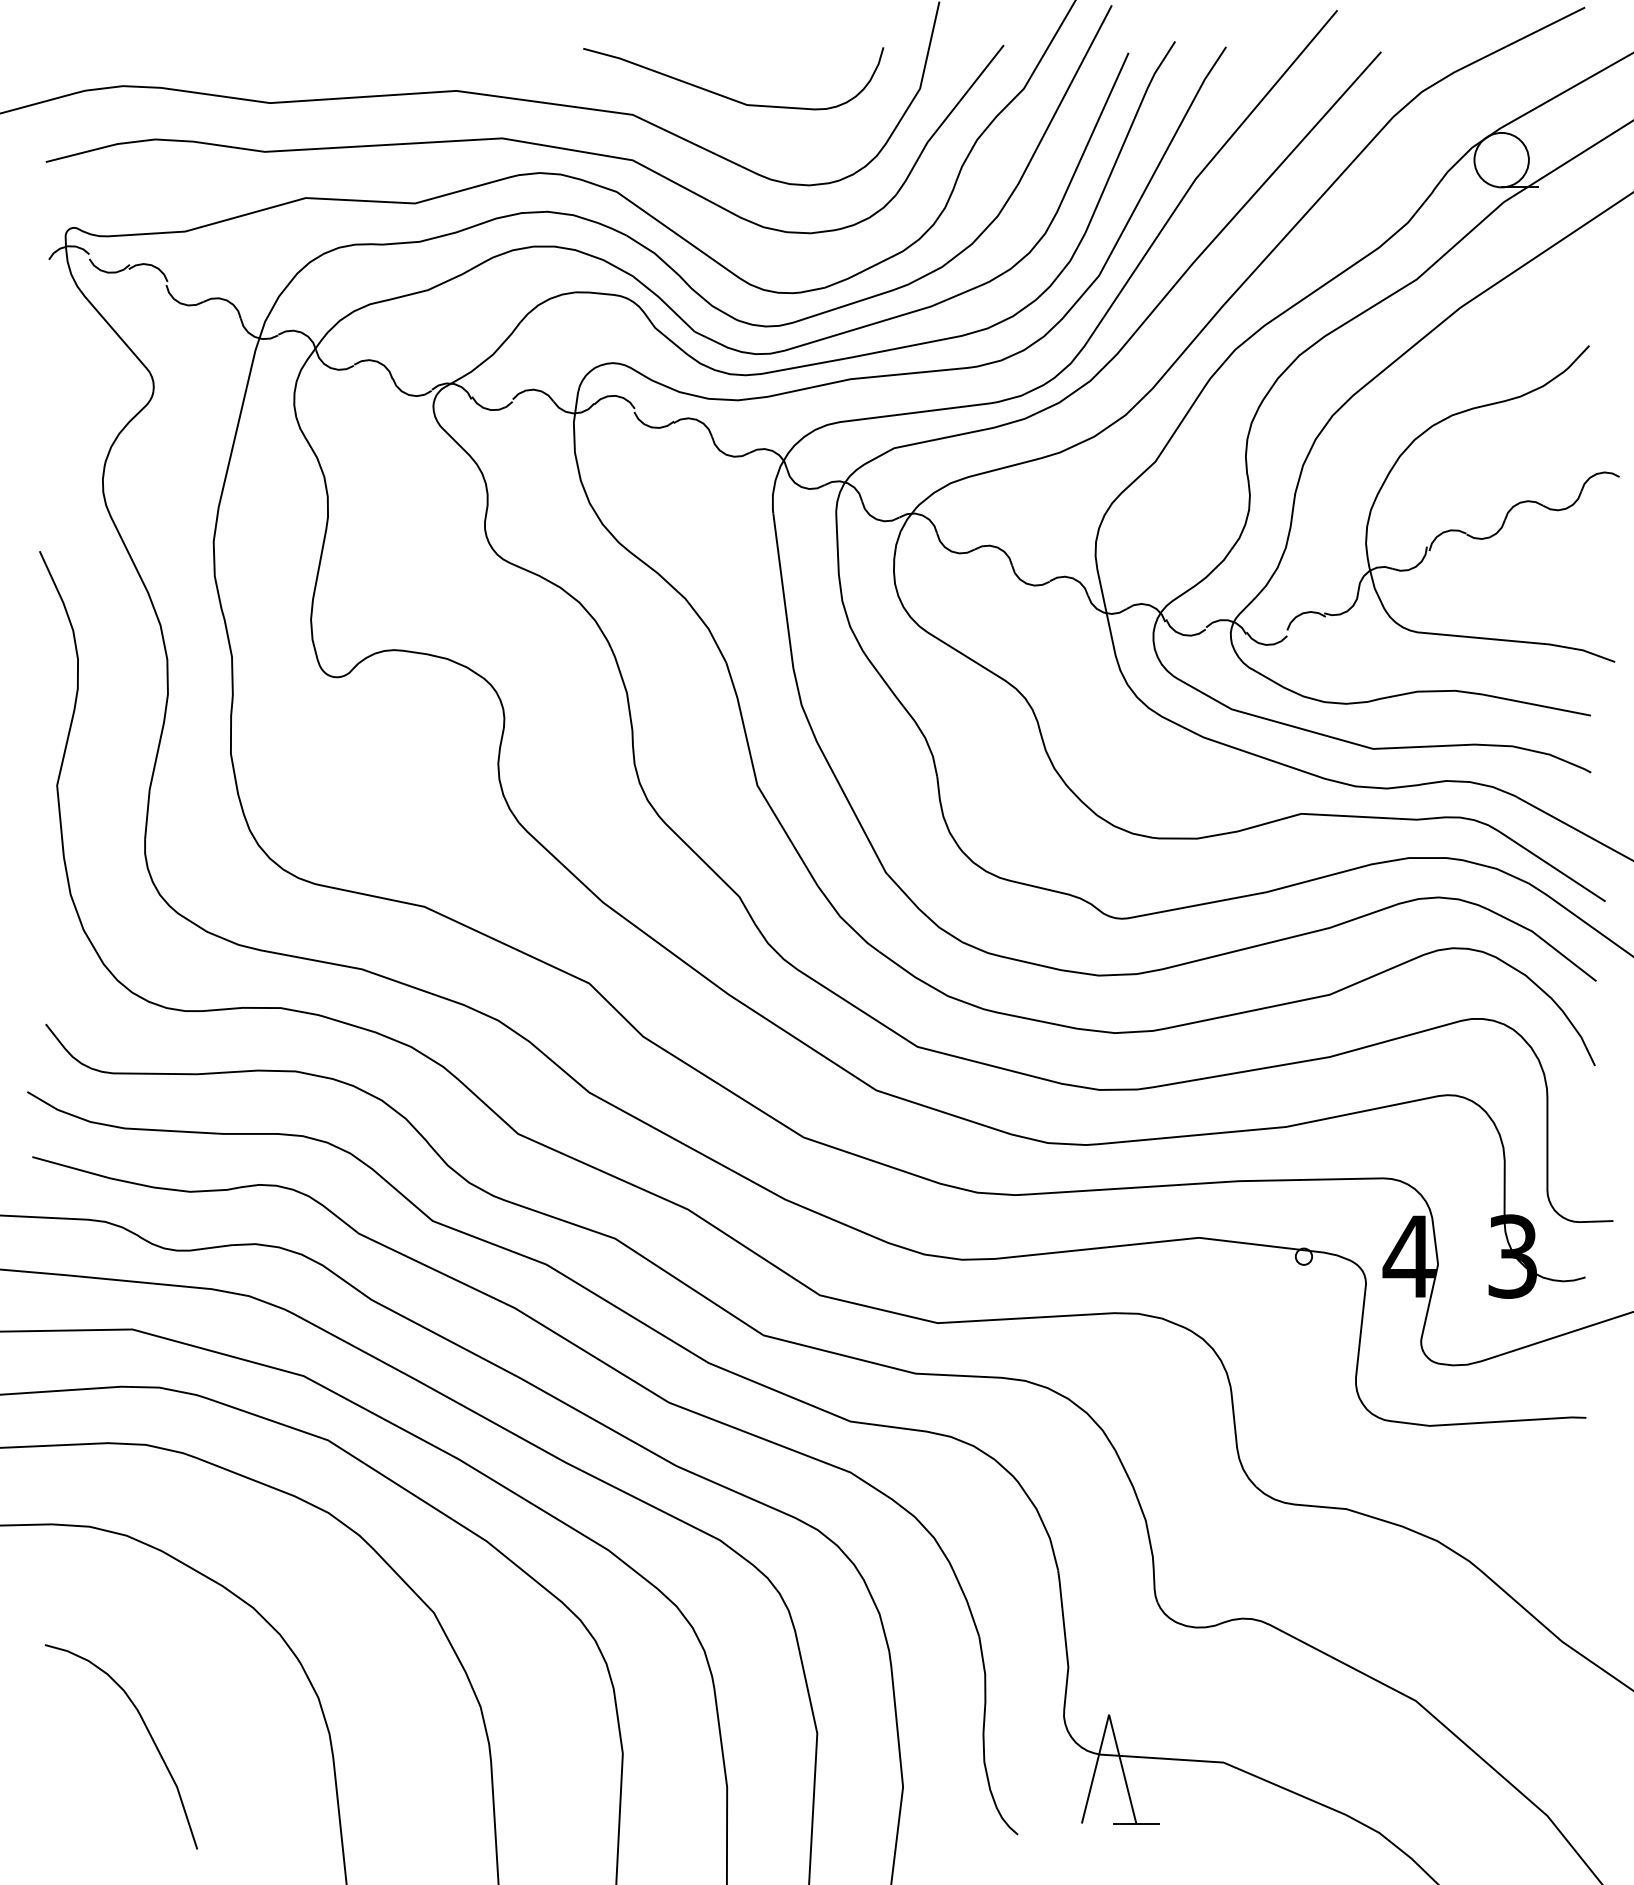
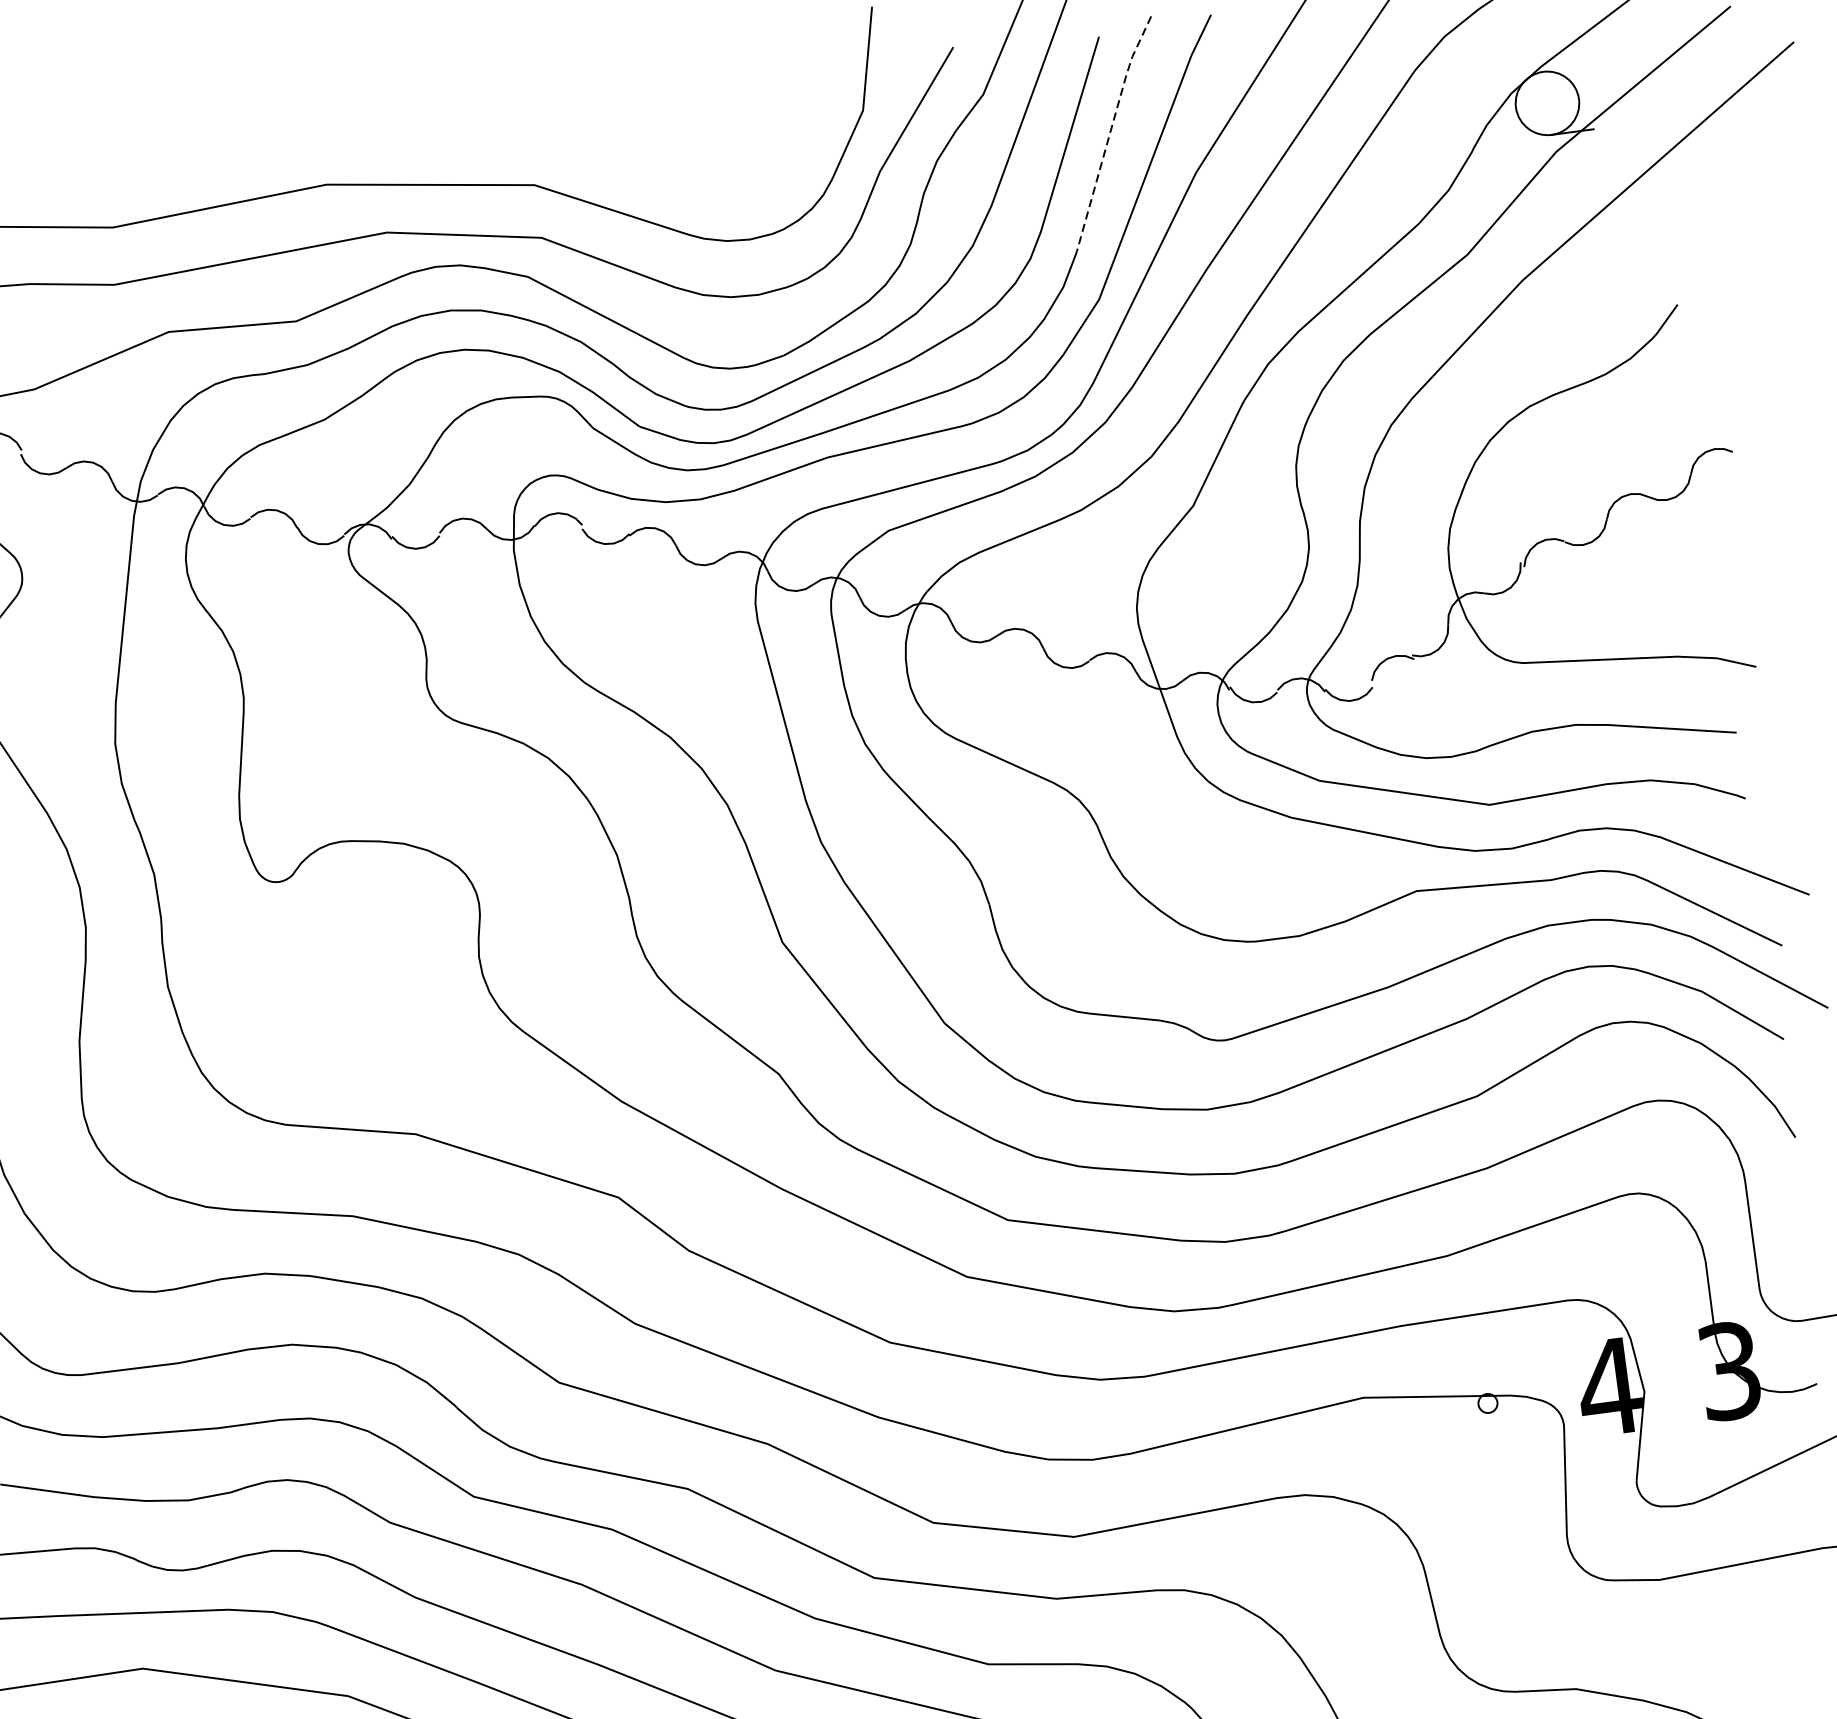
curve: (727, 96) -> (641, 149), removed
line: (1127, 135) -> (1110, 132), solid -> dashed

